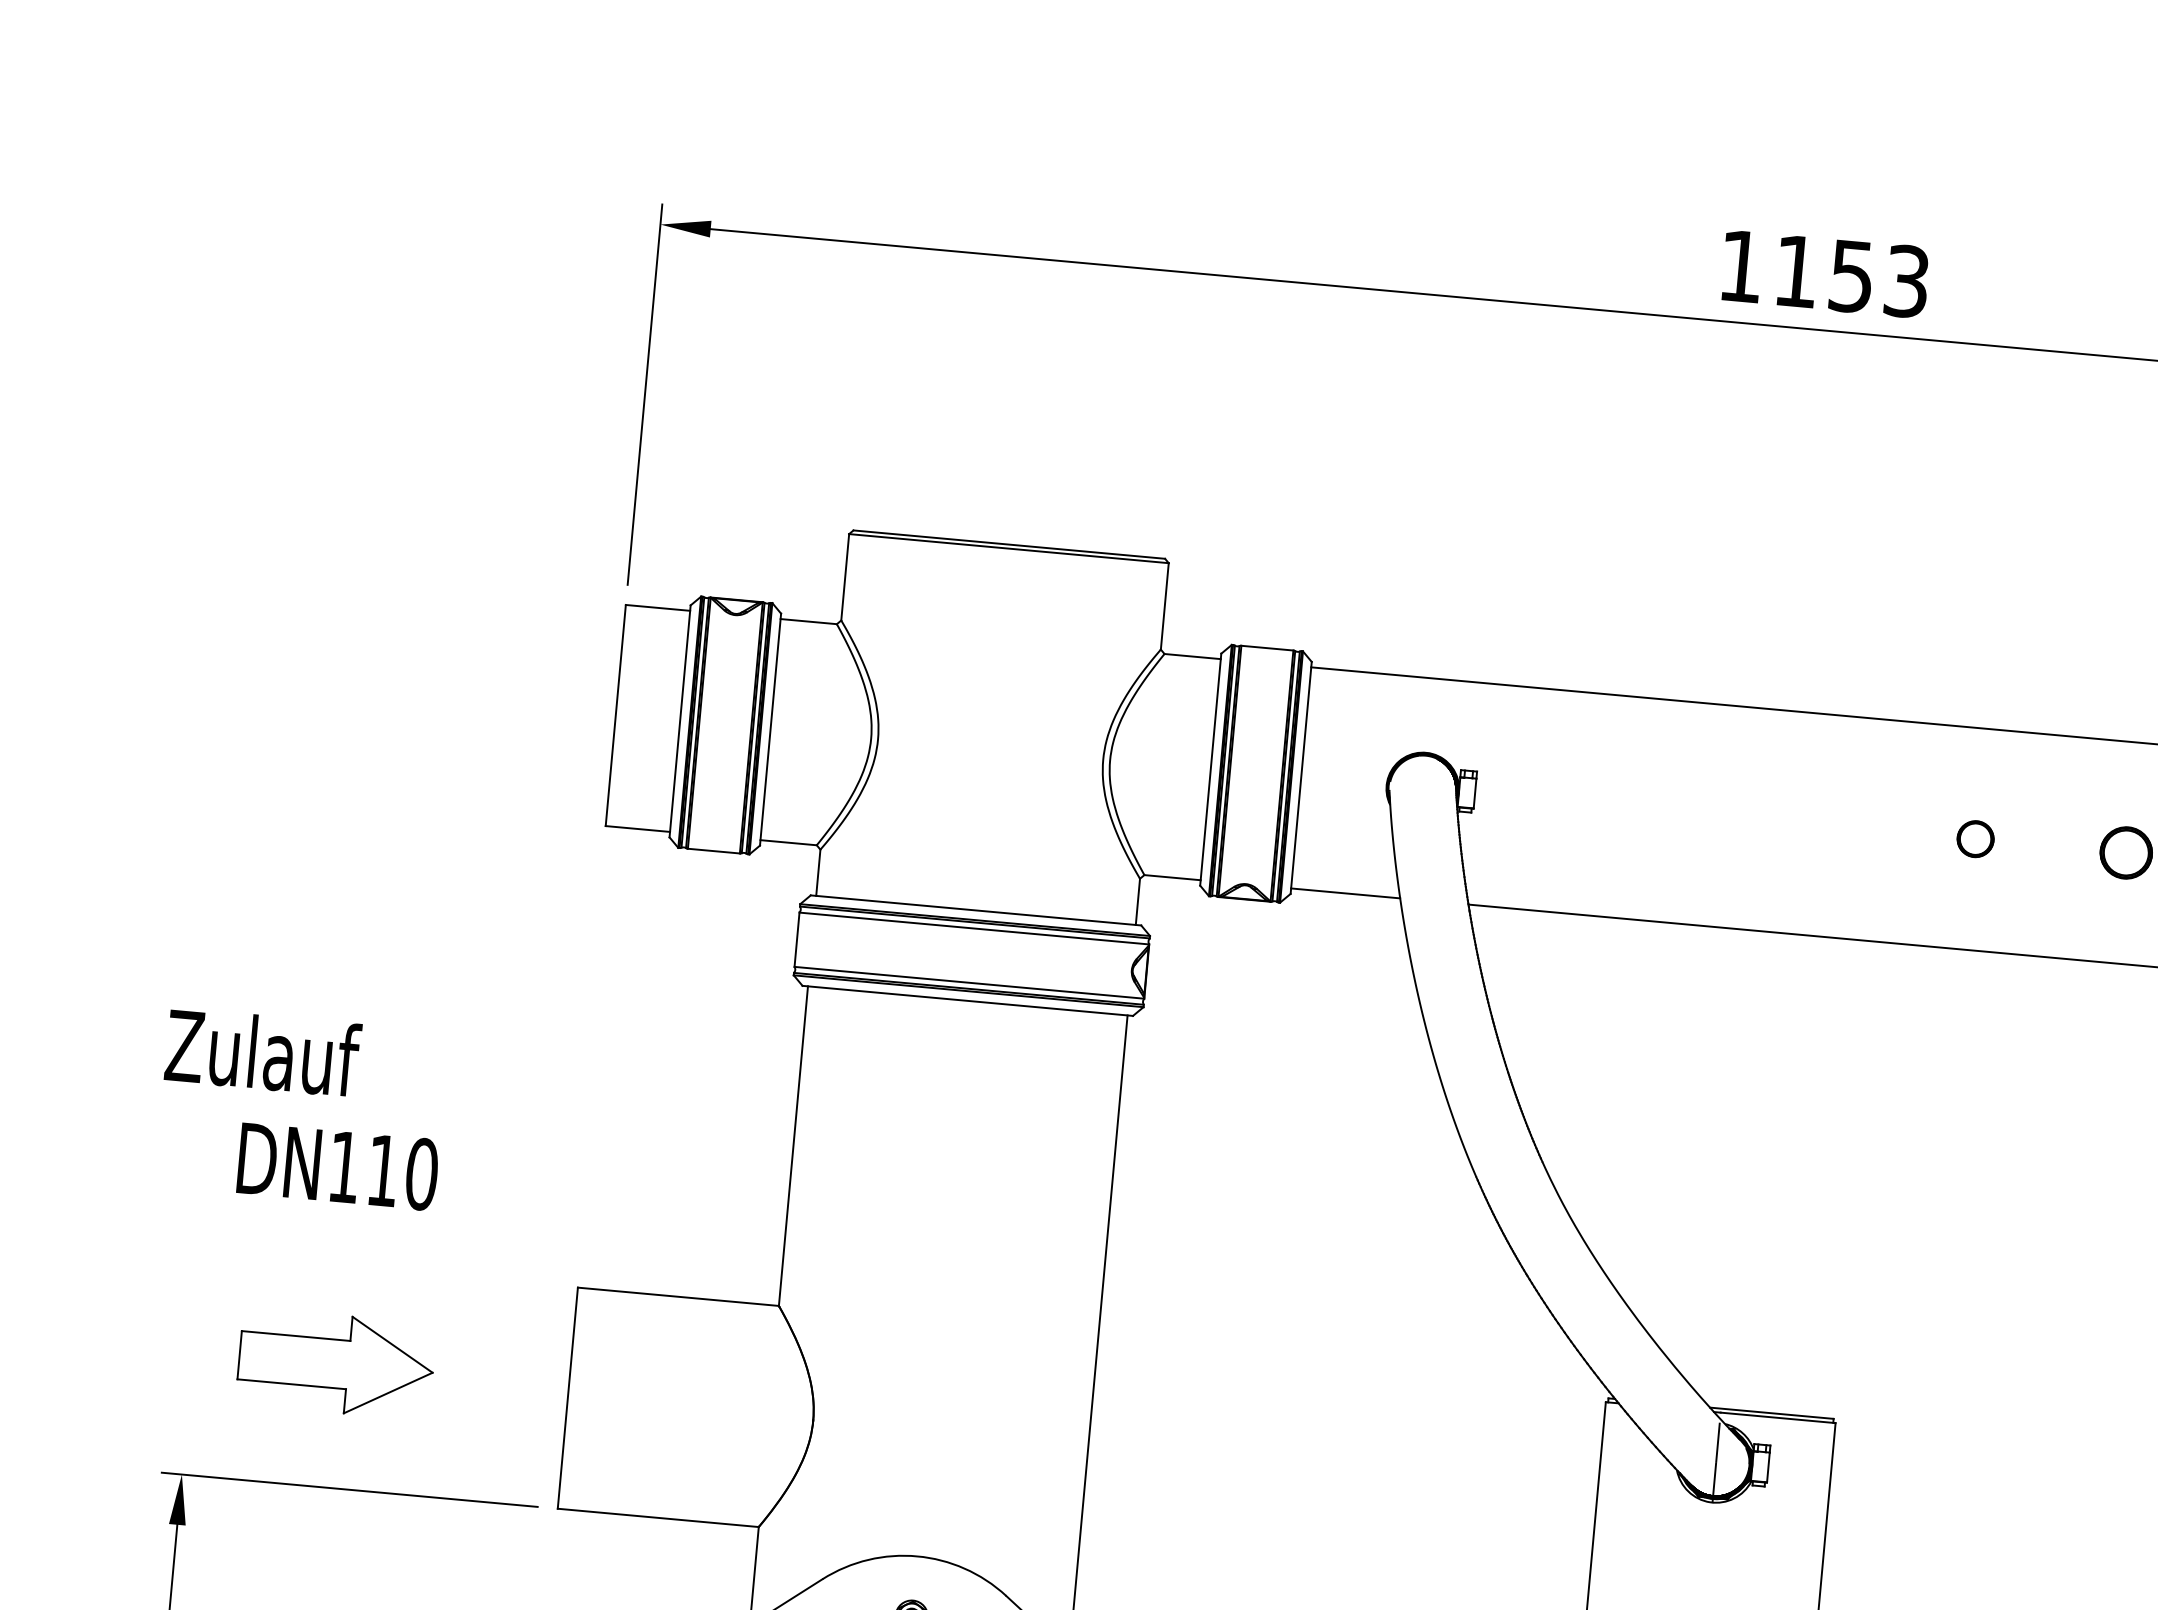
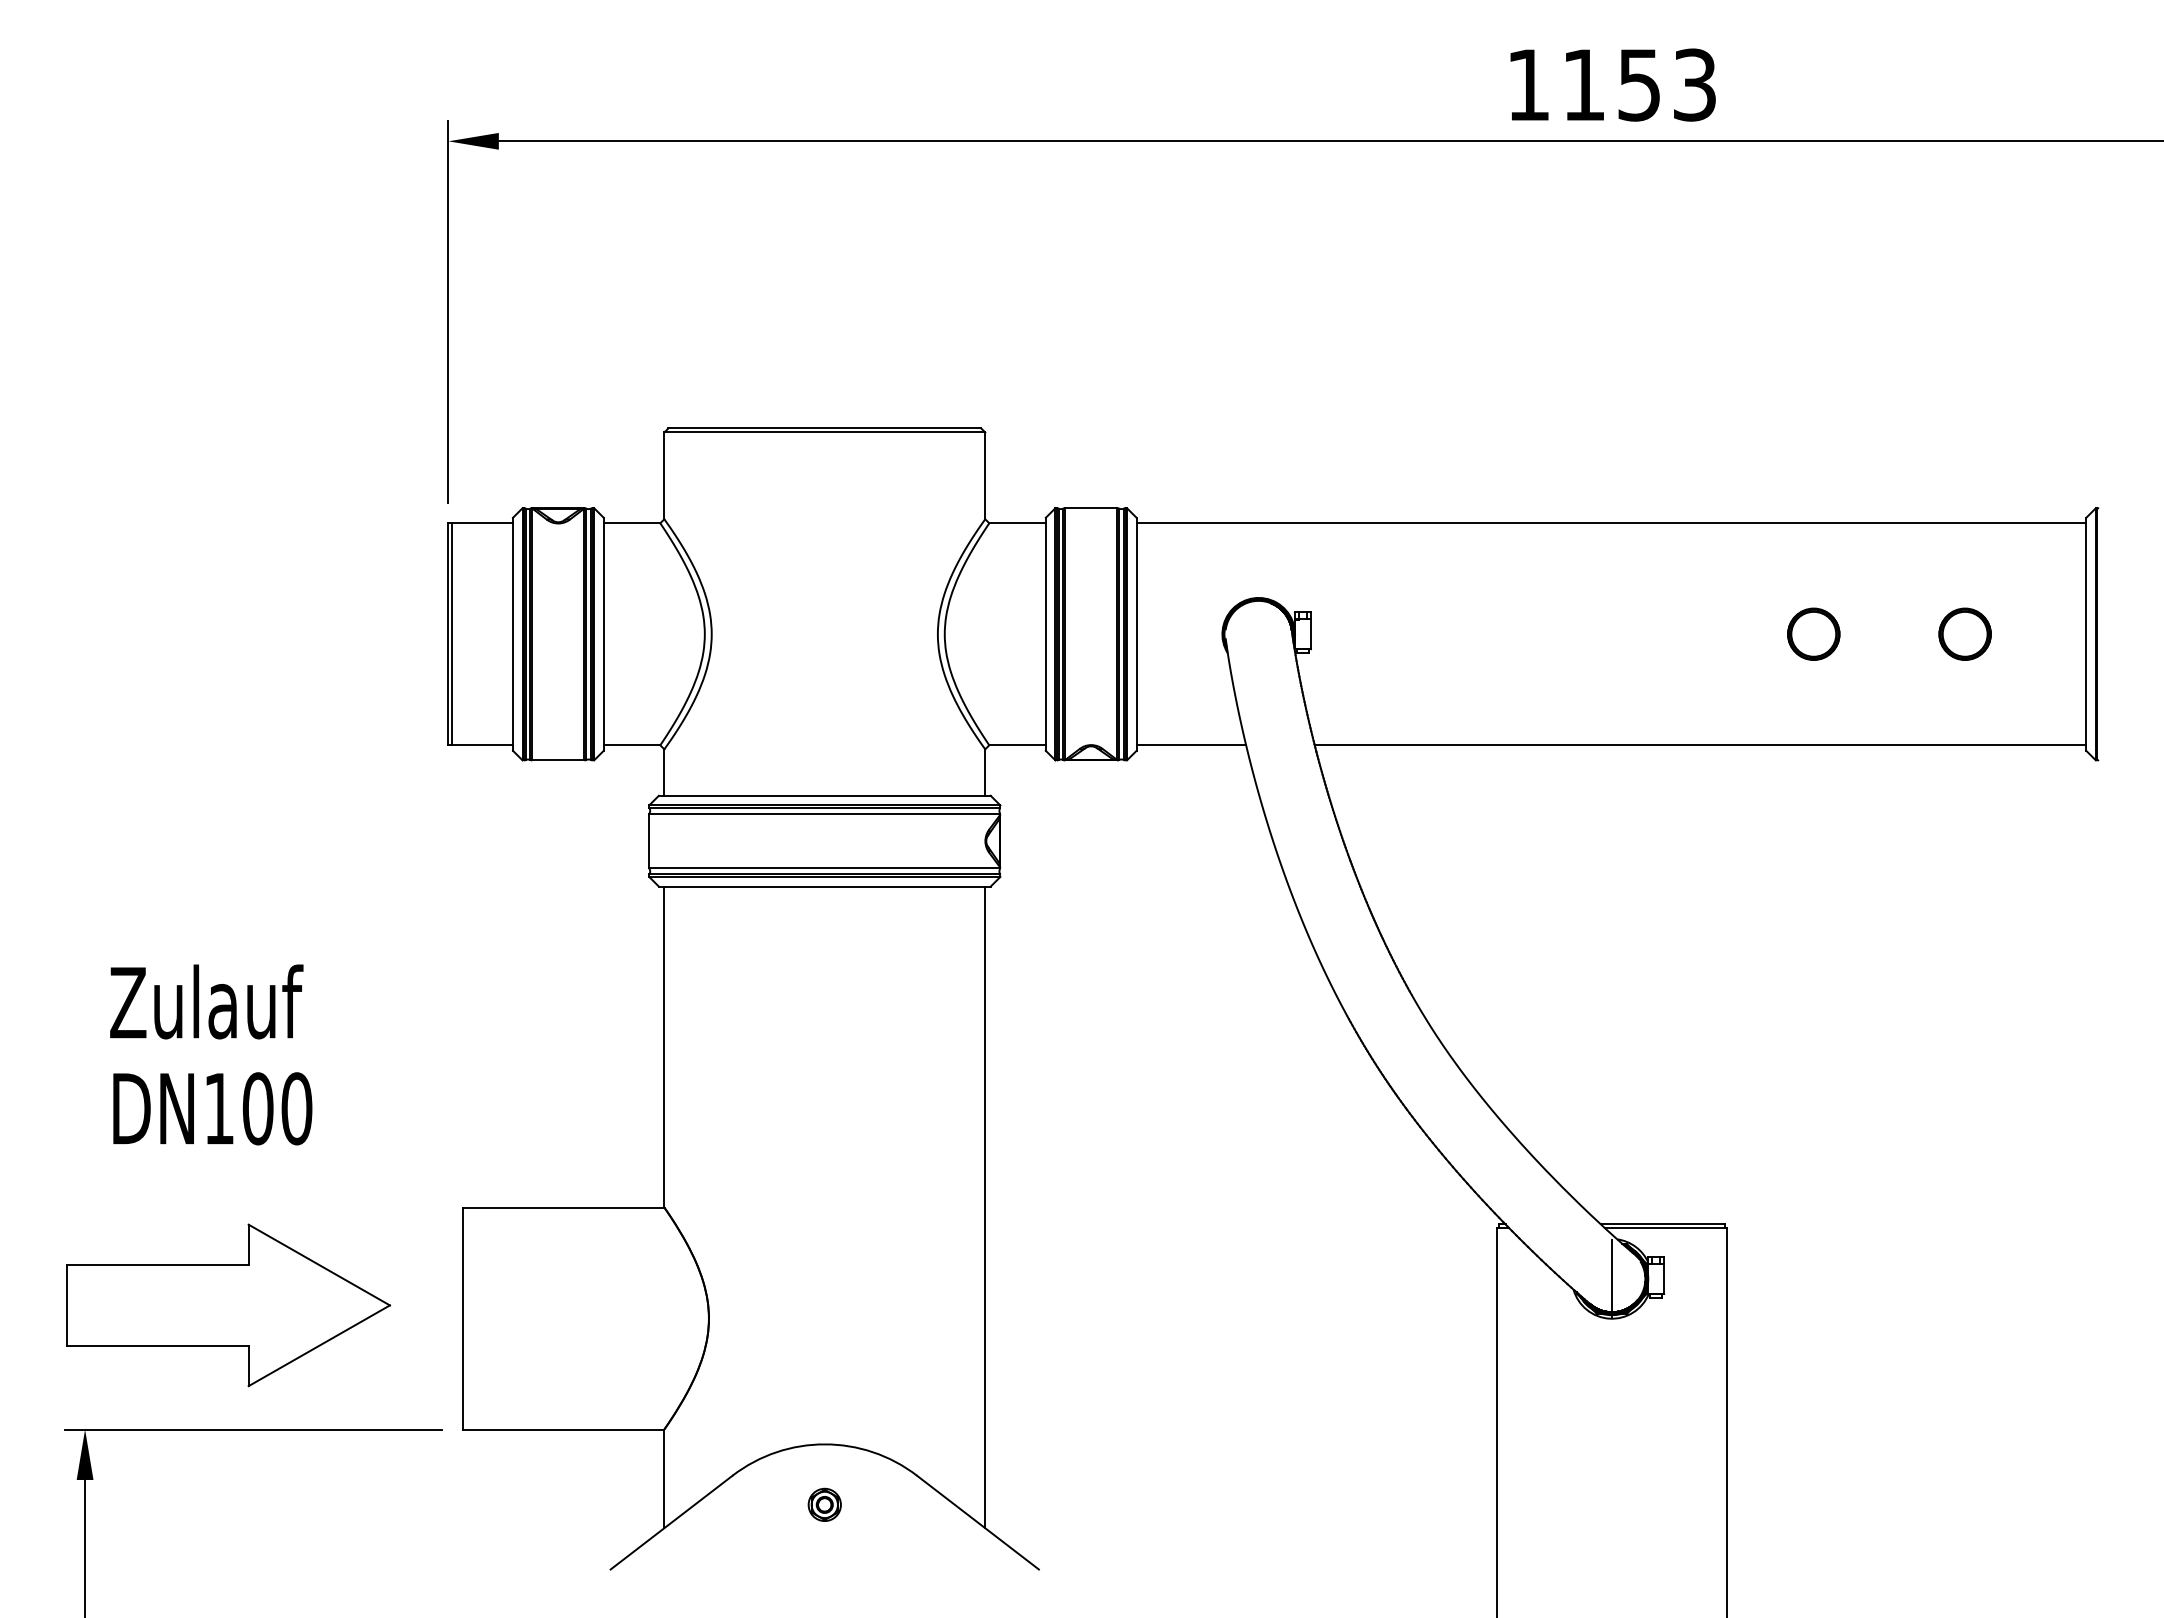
line: (619, 716) -> (452, 634), added
part: (1975, 838) -> (1813, 633), size x1.43
text: (262, 1052) -> (206, 1001), moved
text: (382, 1170) -> (257, 1108), DN110 -> DN100
part: (335, 1364) -> (228, 1305), size x1.67

